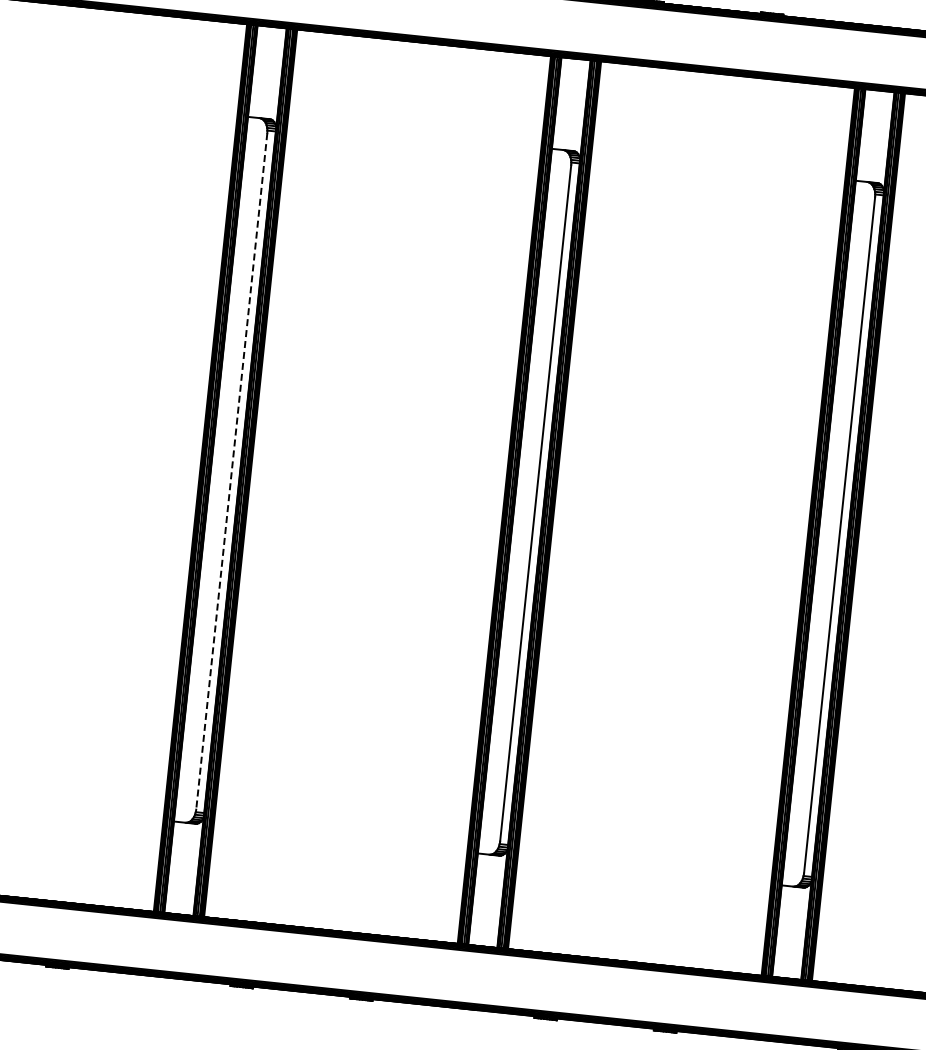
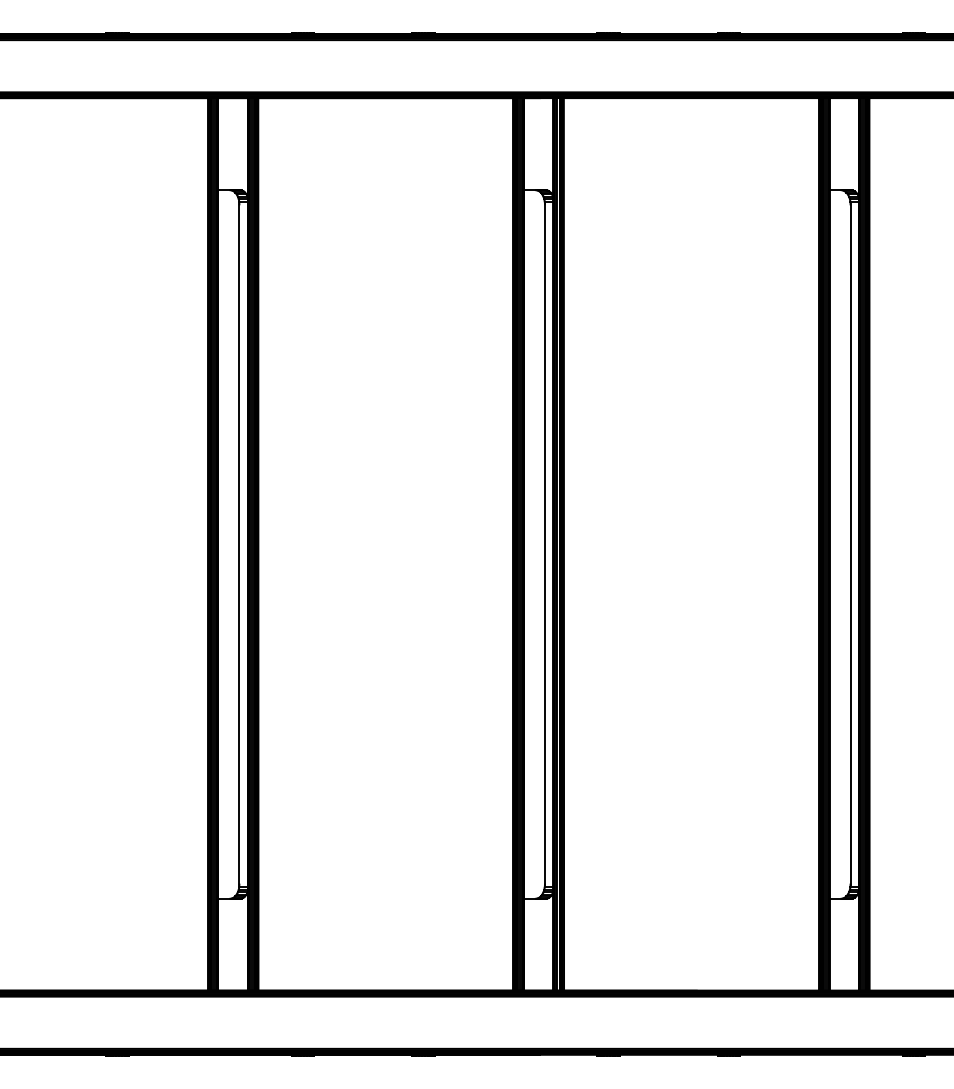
line: (231, 471) -> (239, 544), dashed -> solid

